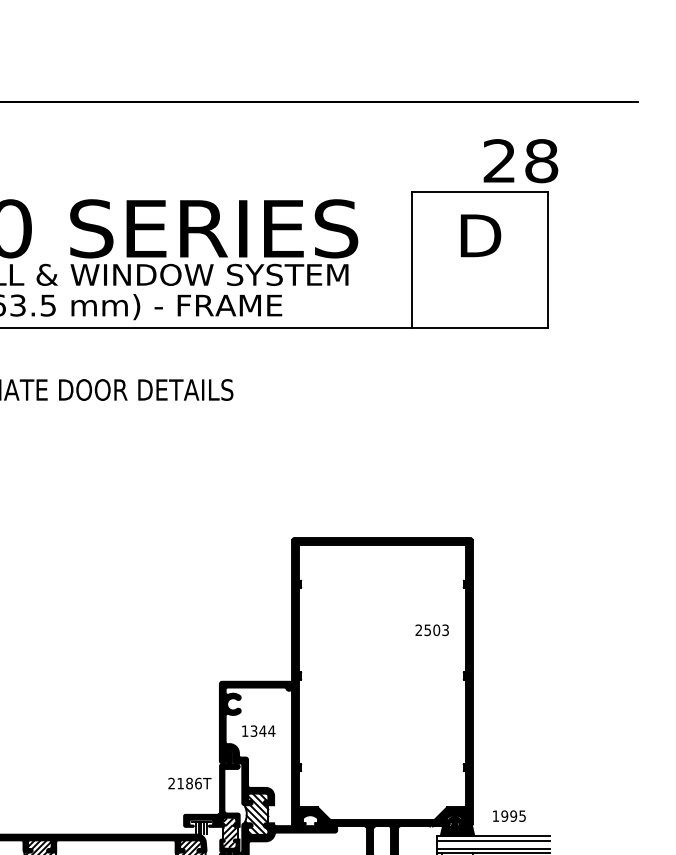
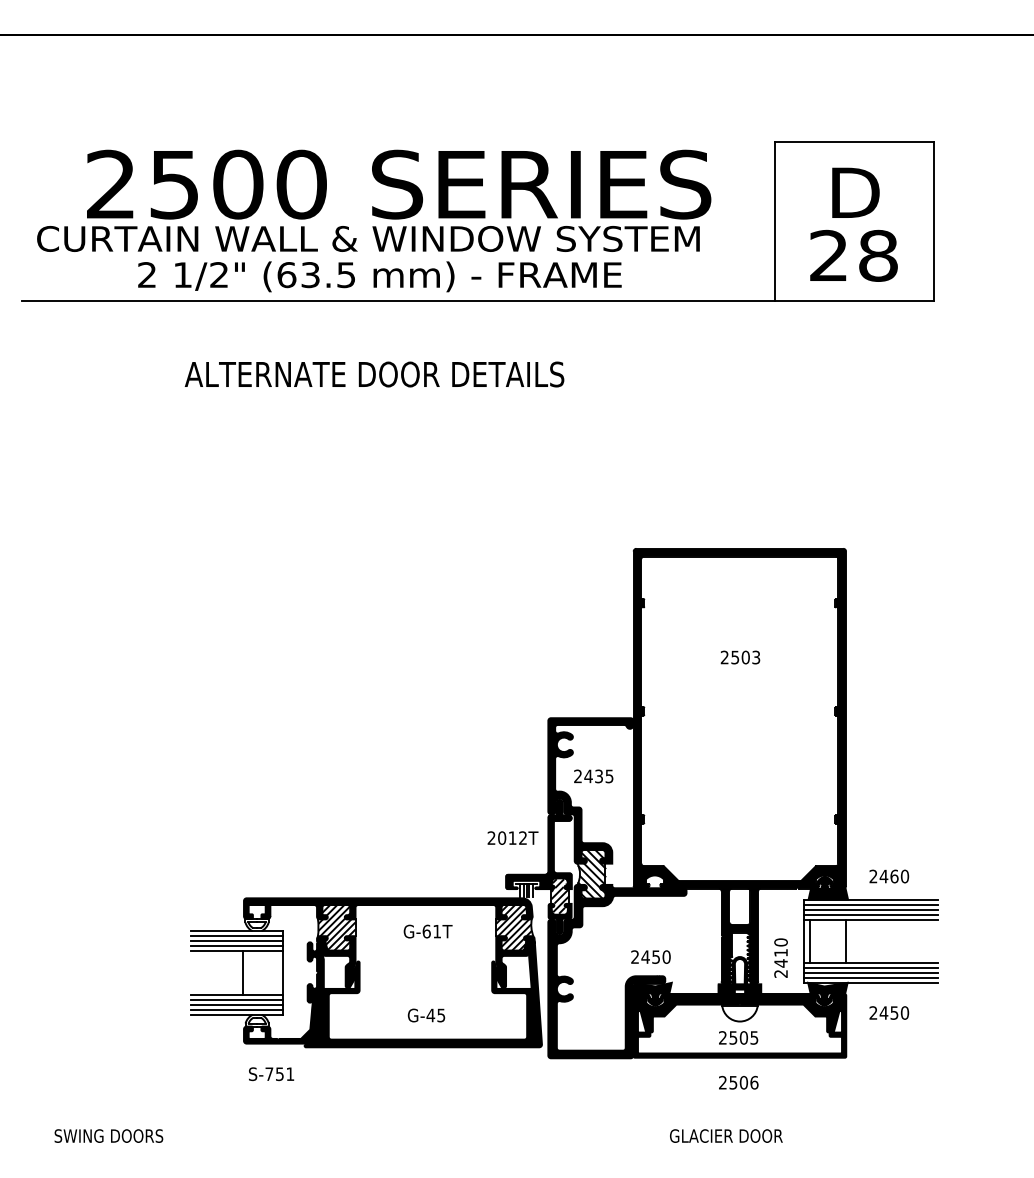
text: (520, 160) -> (853, 255), moved
text: (432, 630) -> (740, 657), moved
text: (258, 731) -> (593, 776), 1344 -> 2435
text: (189, 783) -> (512, 837), 2186T -> 2012T
text: (509, 816) -> (889, 876), 1995 -> 2460
line: (493, 845) -> (870, 910), added

